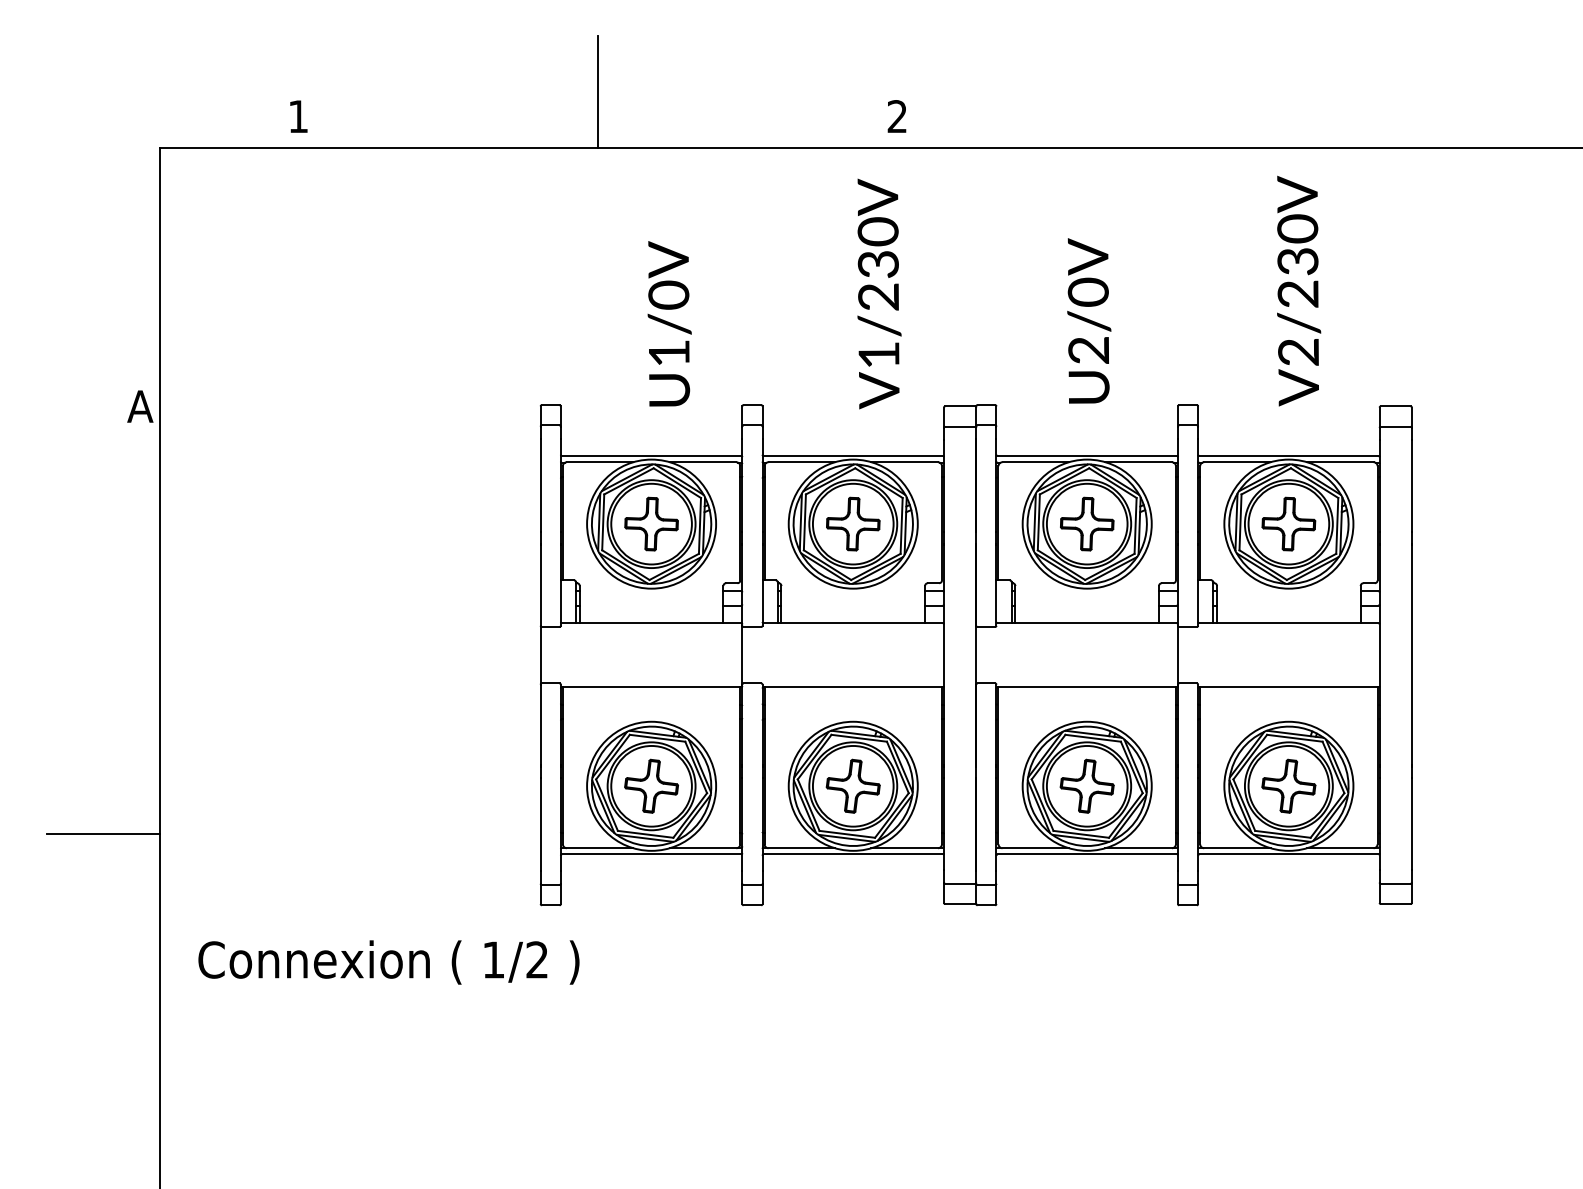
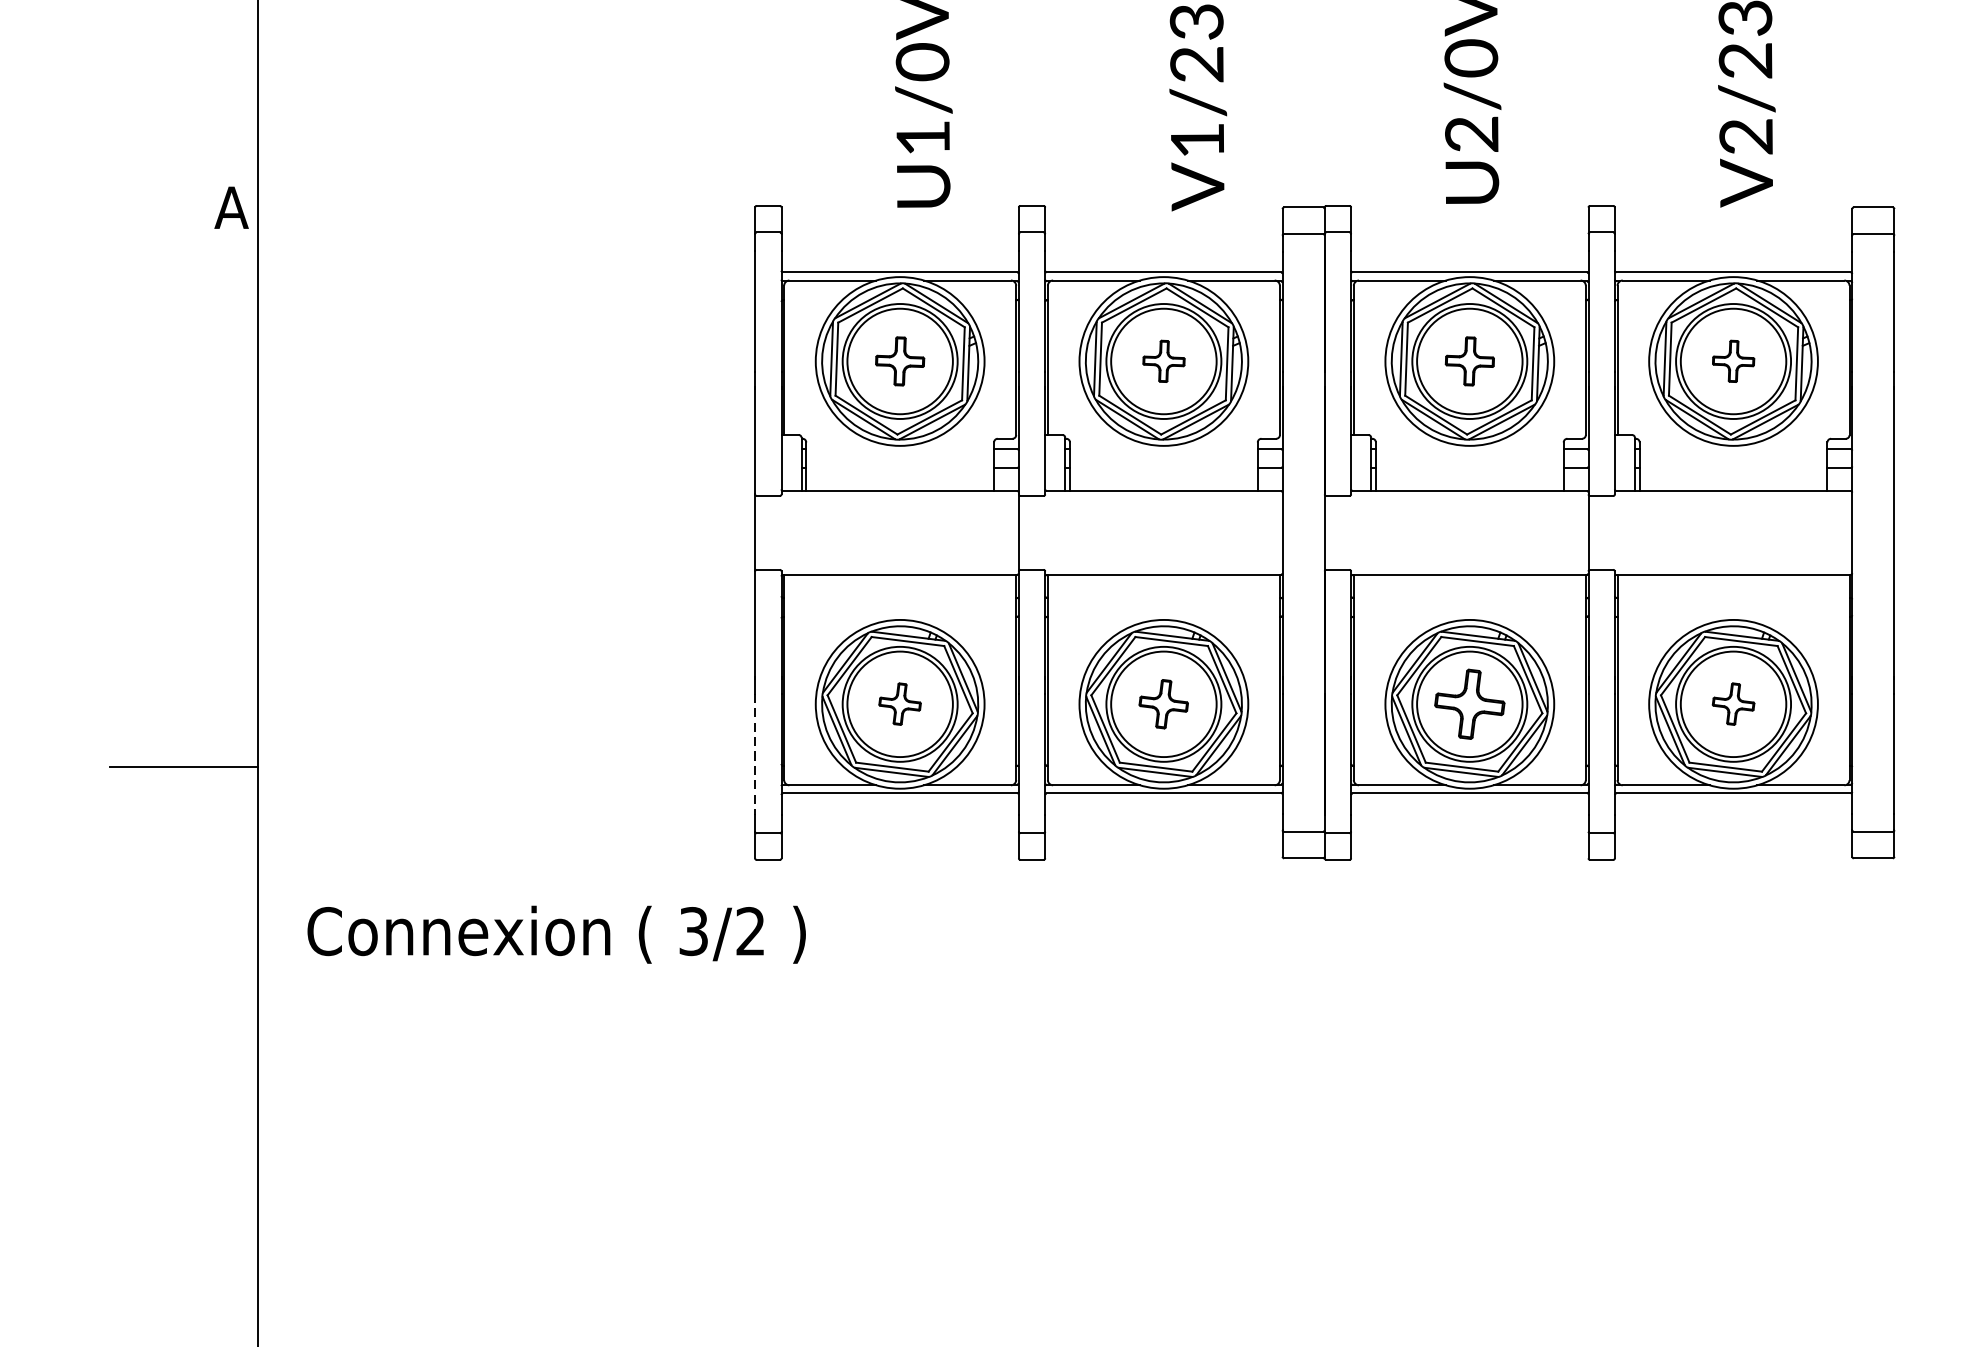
part: (651, 523) -> (900, 360), size x0.7
part: (853, 523) -> (1164, 360), size x0.6
part: (1087, 523) -> (1470, 360), size x0.7
part: (1288, 523) -> (1733, 360), size x0.6
part: (651, 785) -> (900, 703), size x0.6
part: (852, 785) -> (1162, 703), size x0.7
part: (1288, 785) -> (1733, 703), size x0.6
line: (540, 825) -> (754, 755), solid -> dashed
text: (493, 959) -> (693, 930), 1/2 -> 3/2

